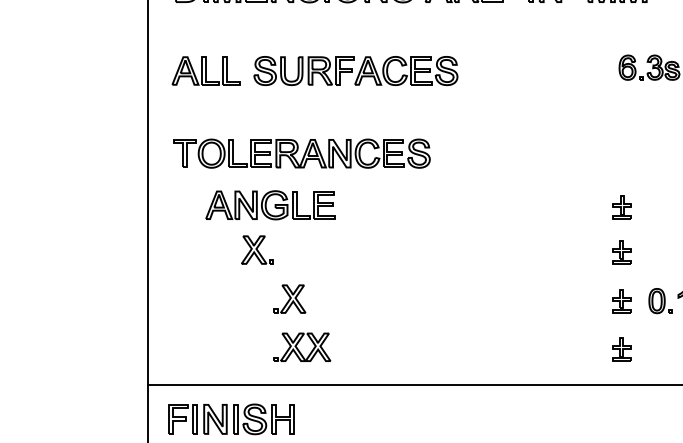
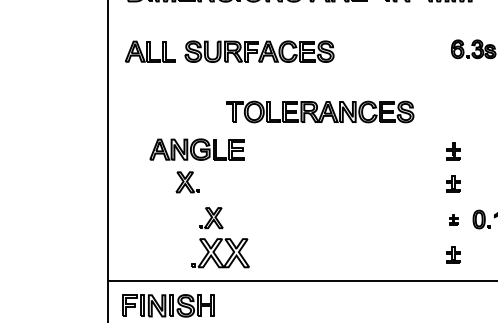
part: (302, 152) -> (320, 111), moved
part: (621, 301) -> (453, 219), size x0.6
part: (302, 347) -> (220, 253), size x1.4

